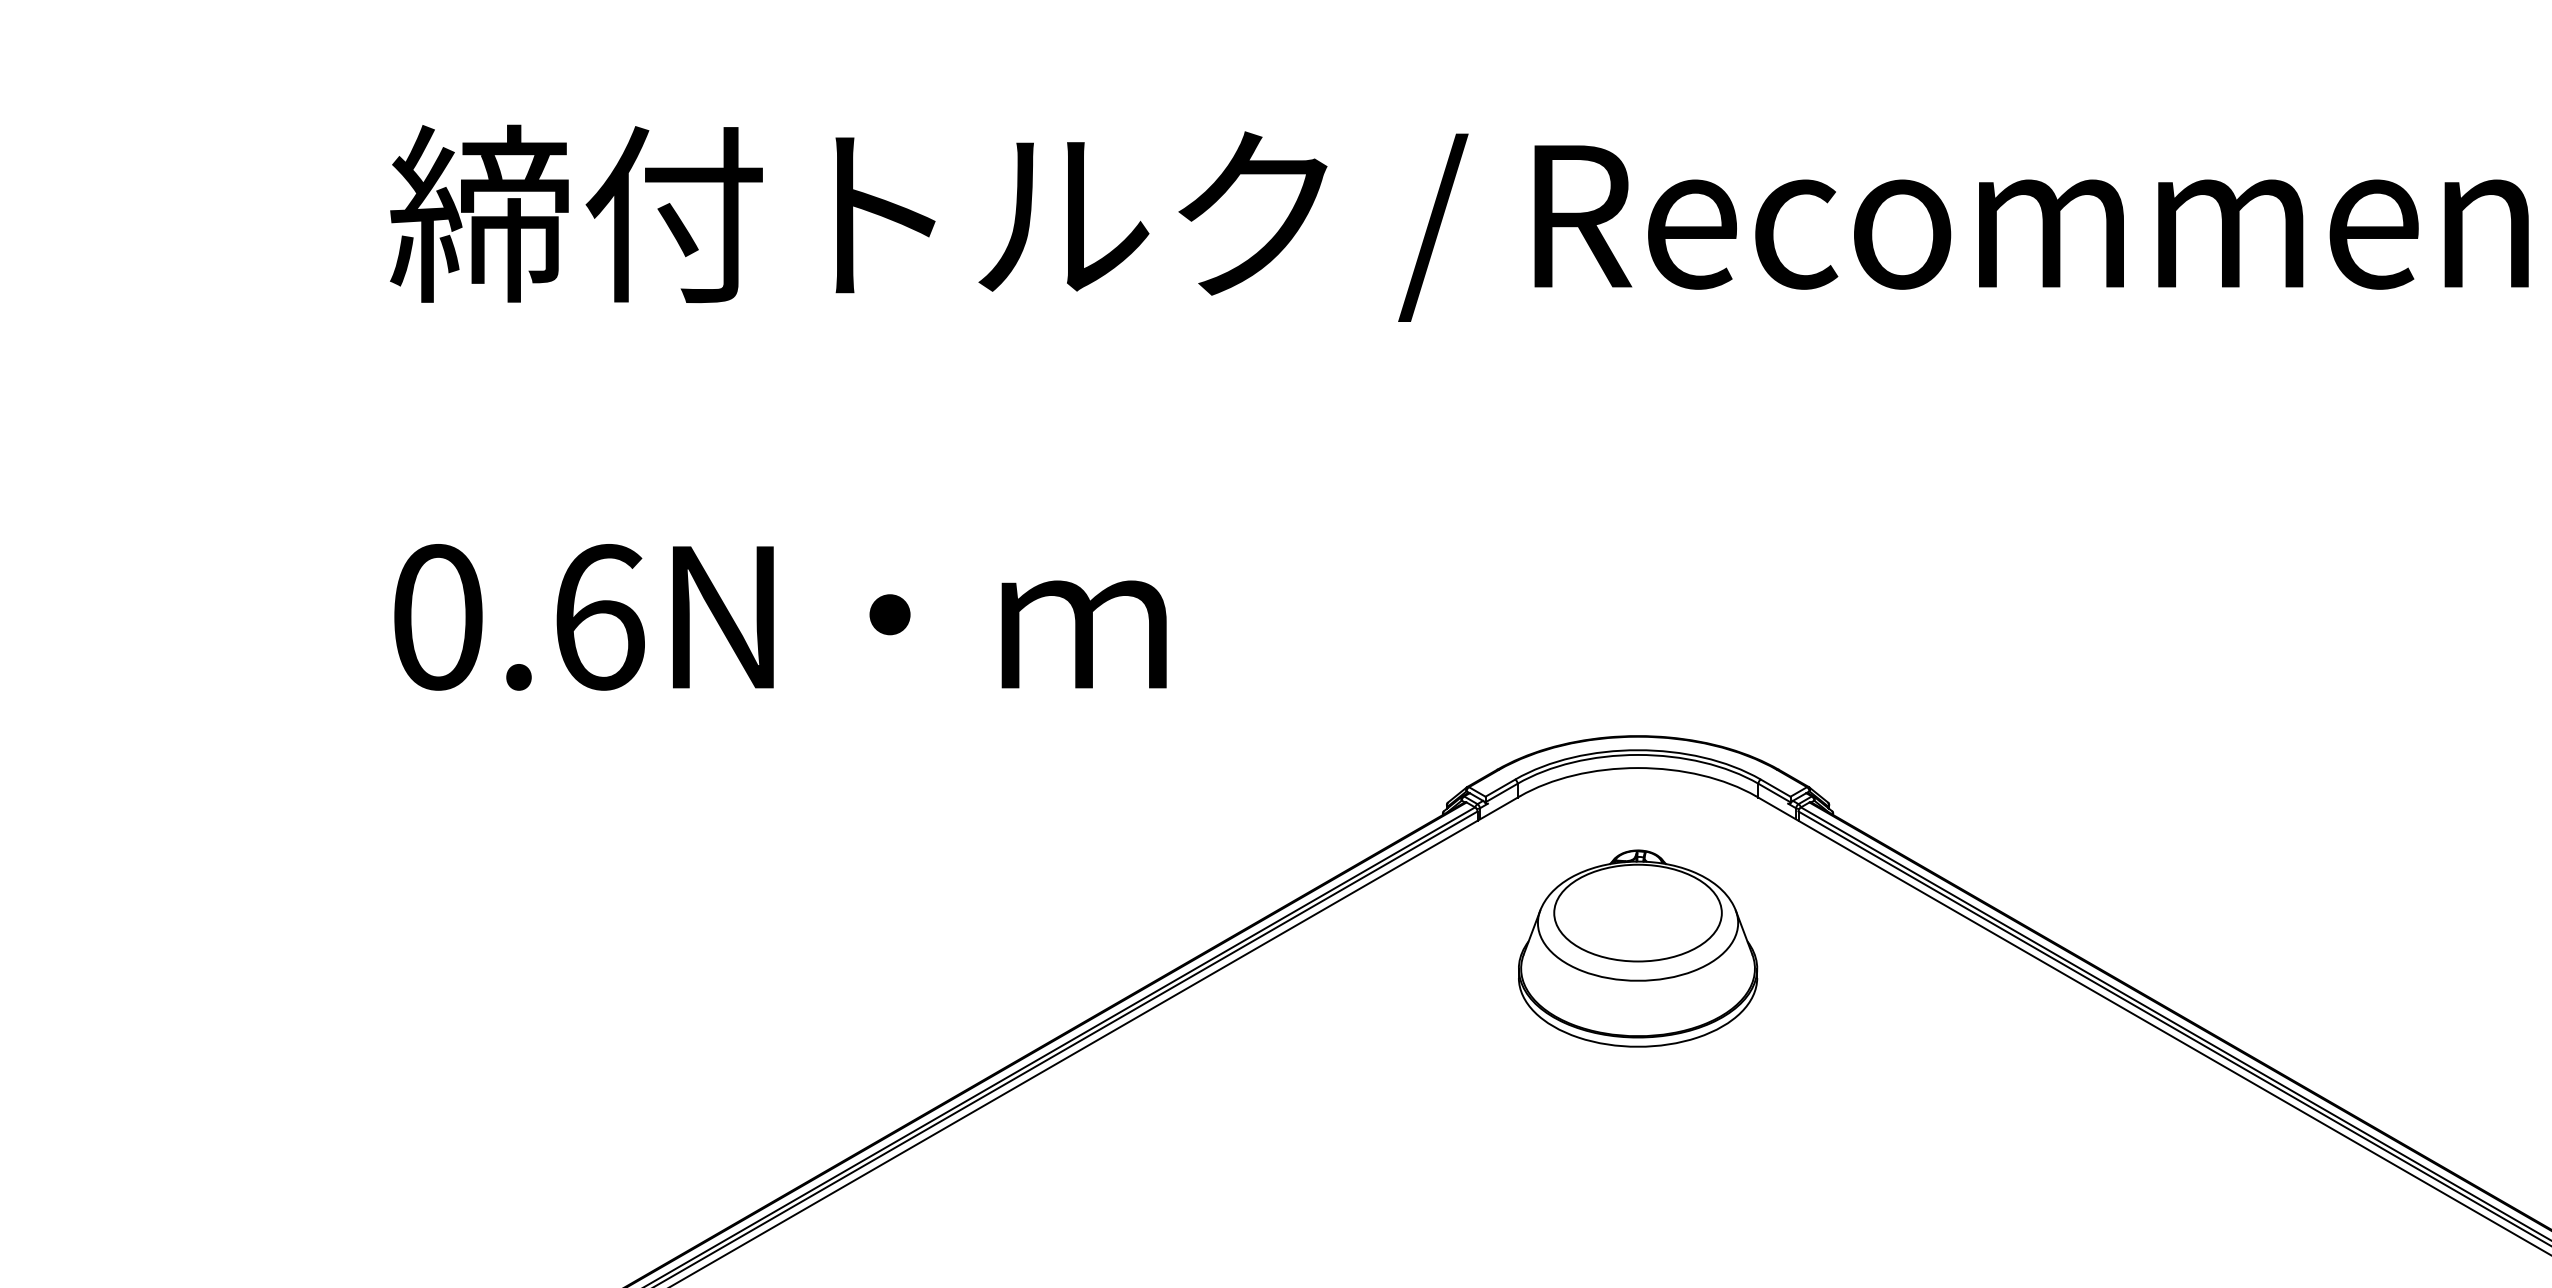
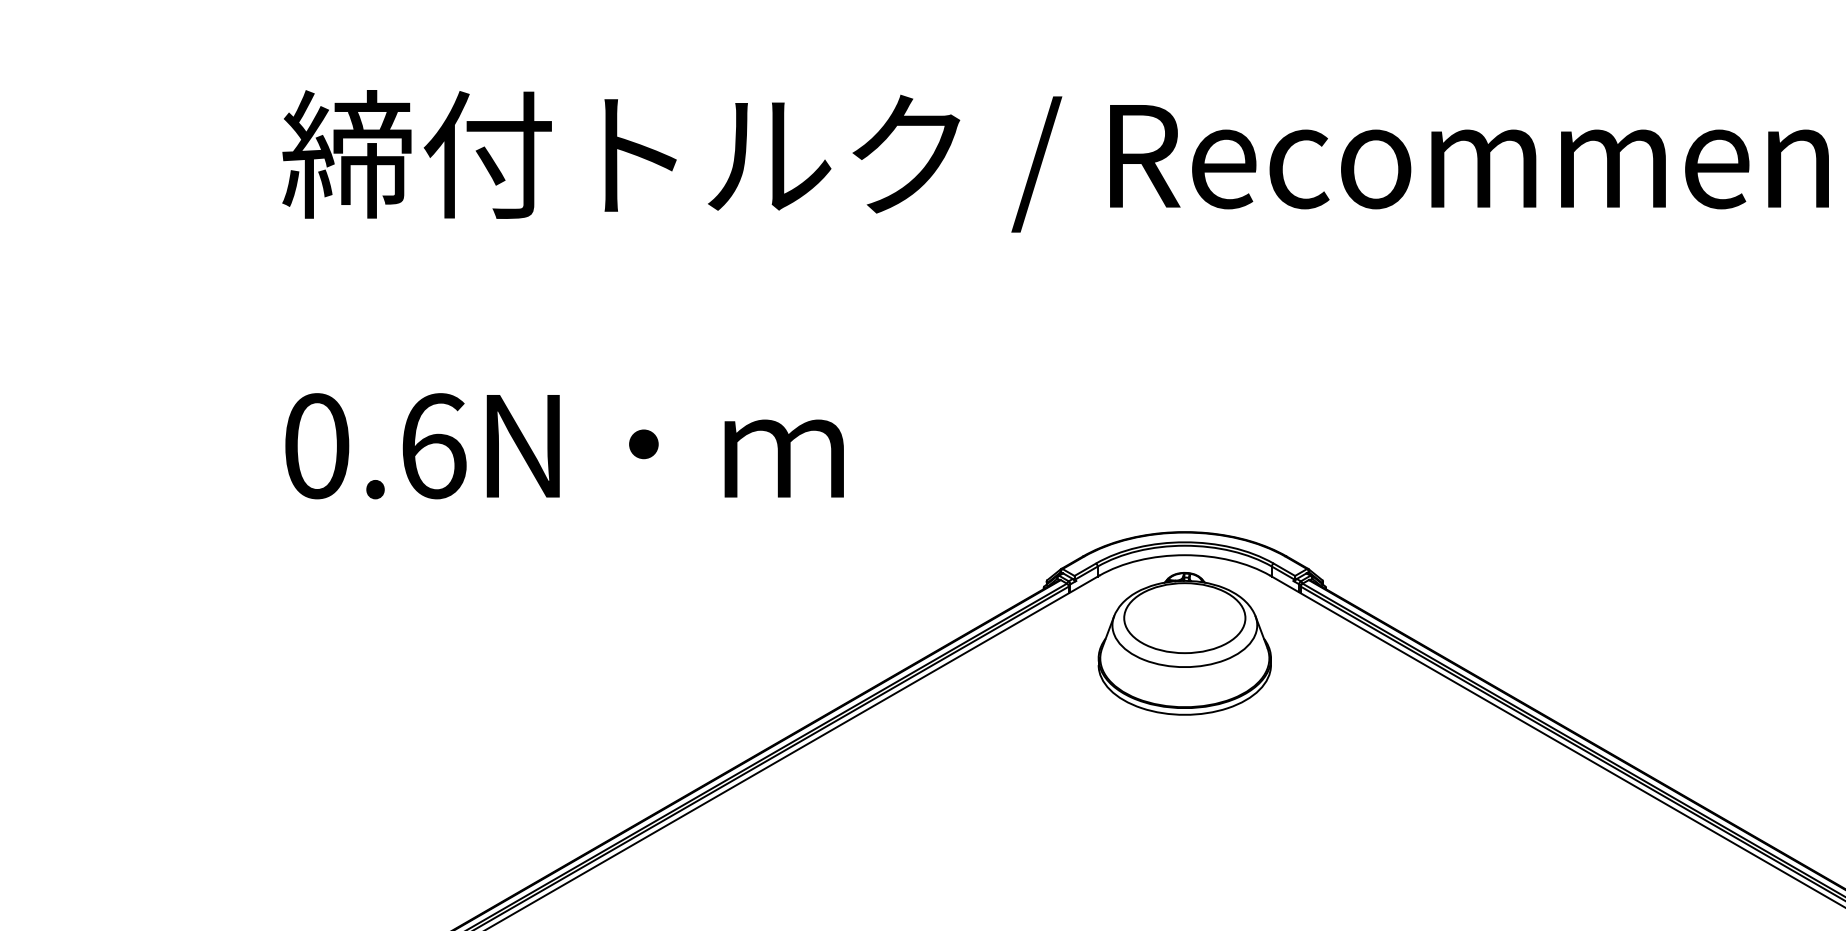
part: (1638, 948) -> (1185, 643), moved

